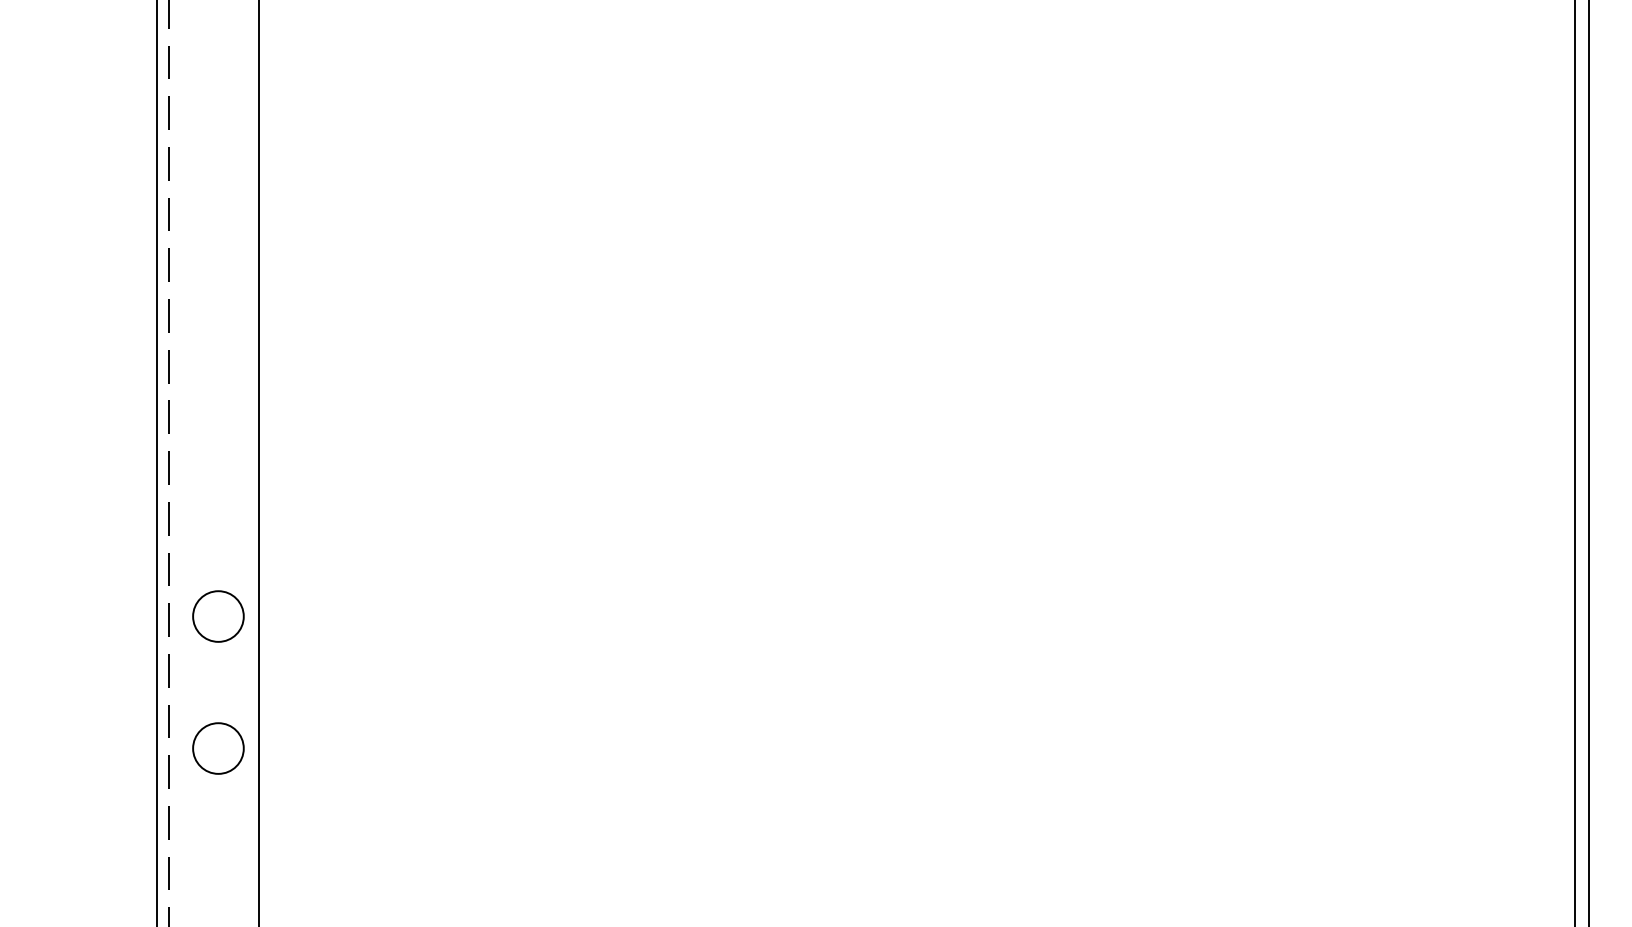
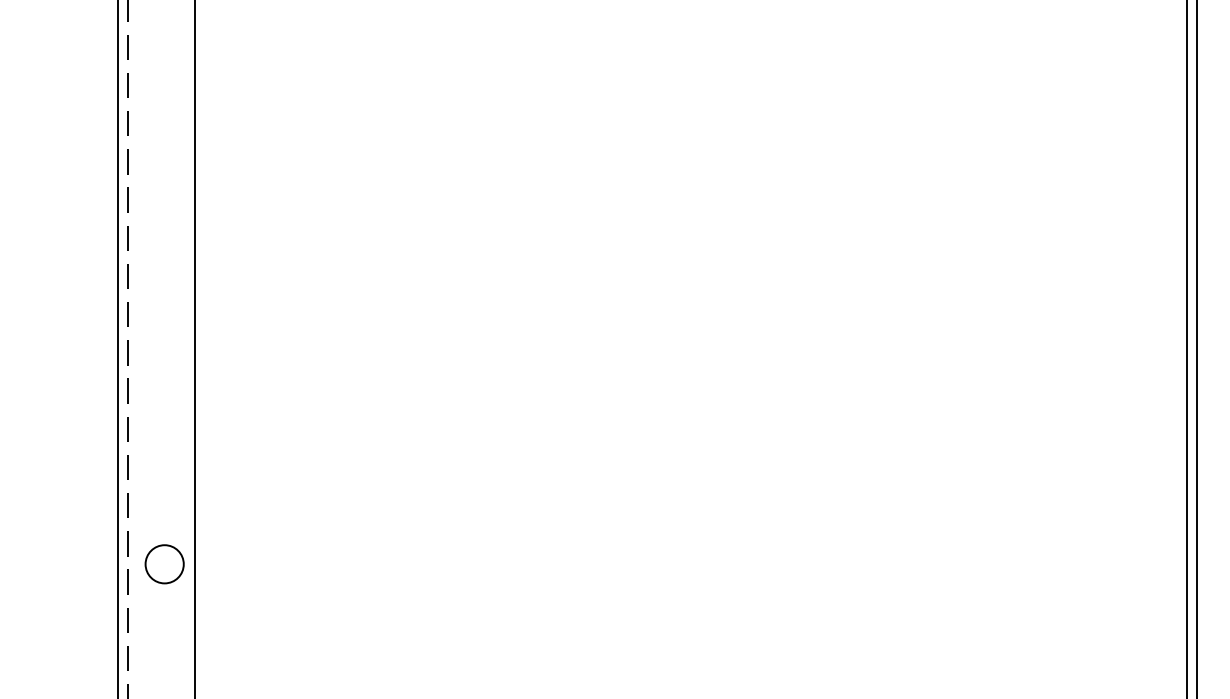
circle: (218, 616) -> (164, 464), removed

